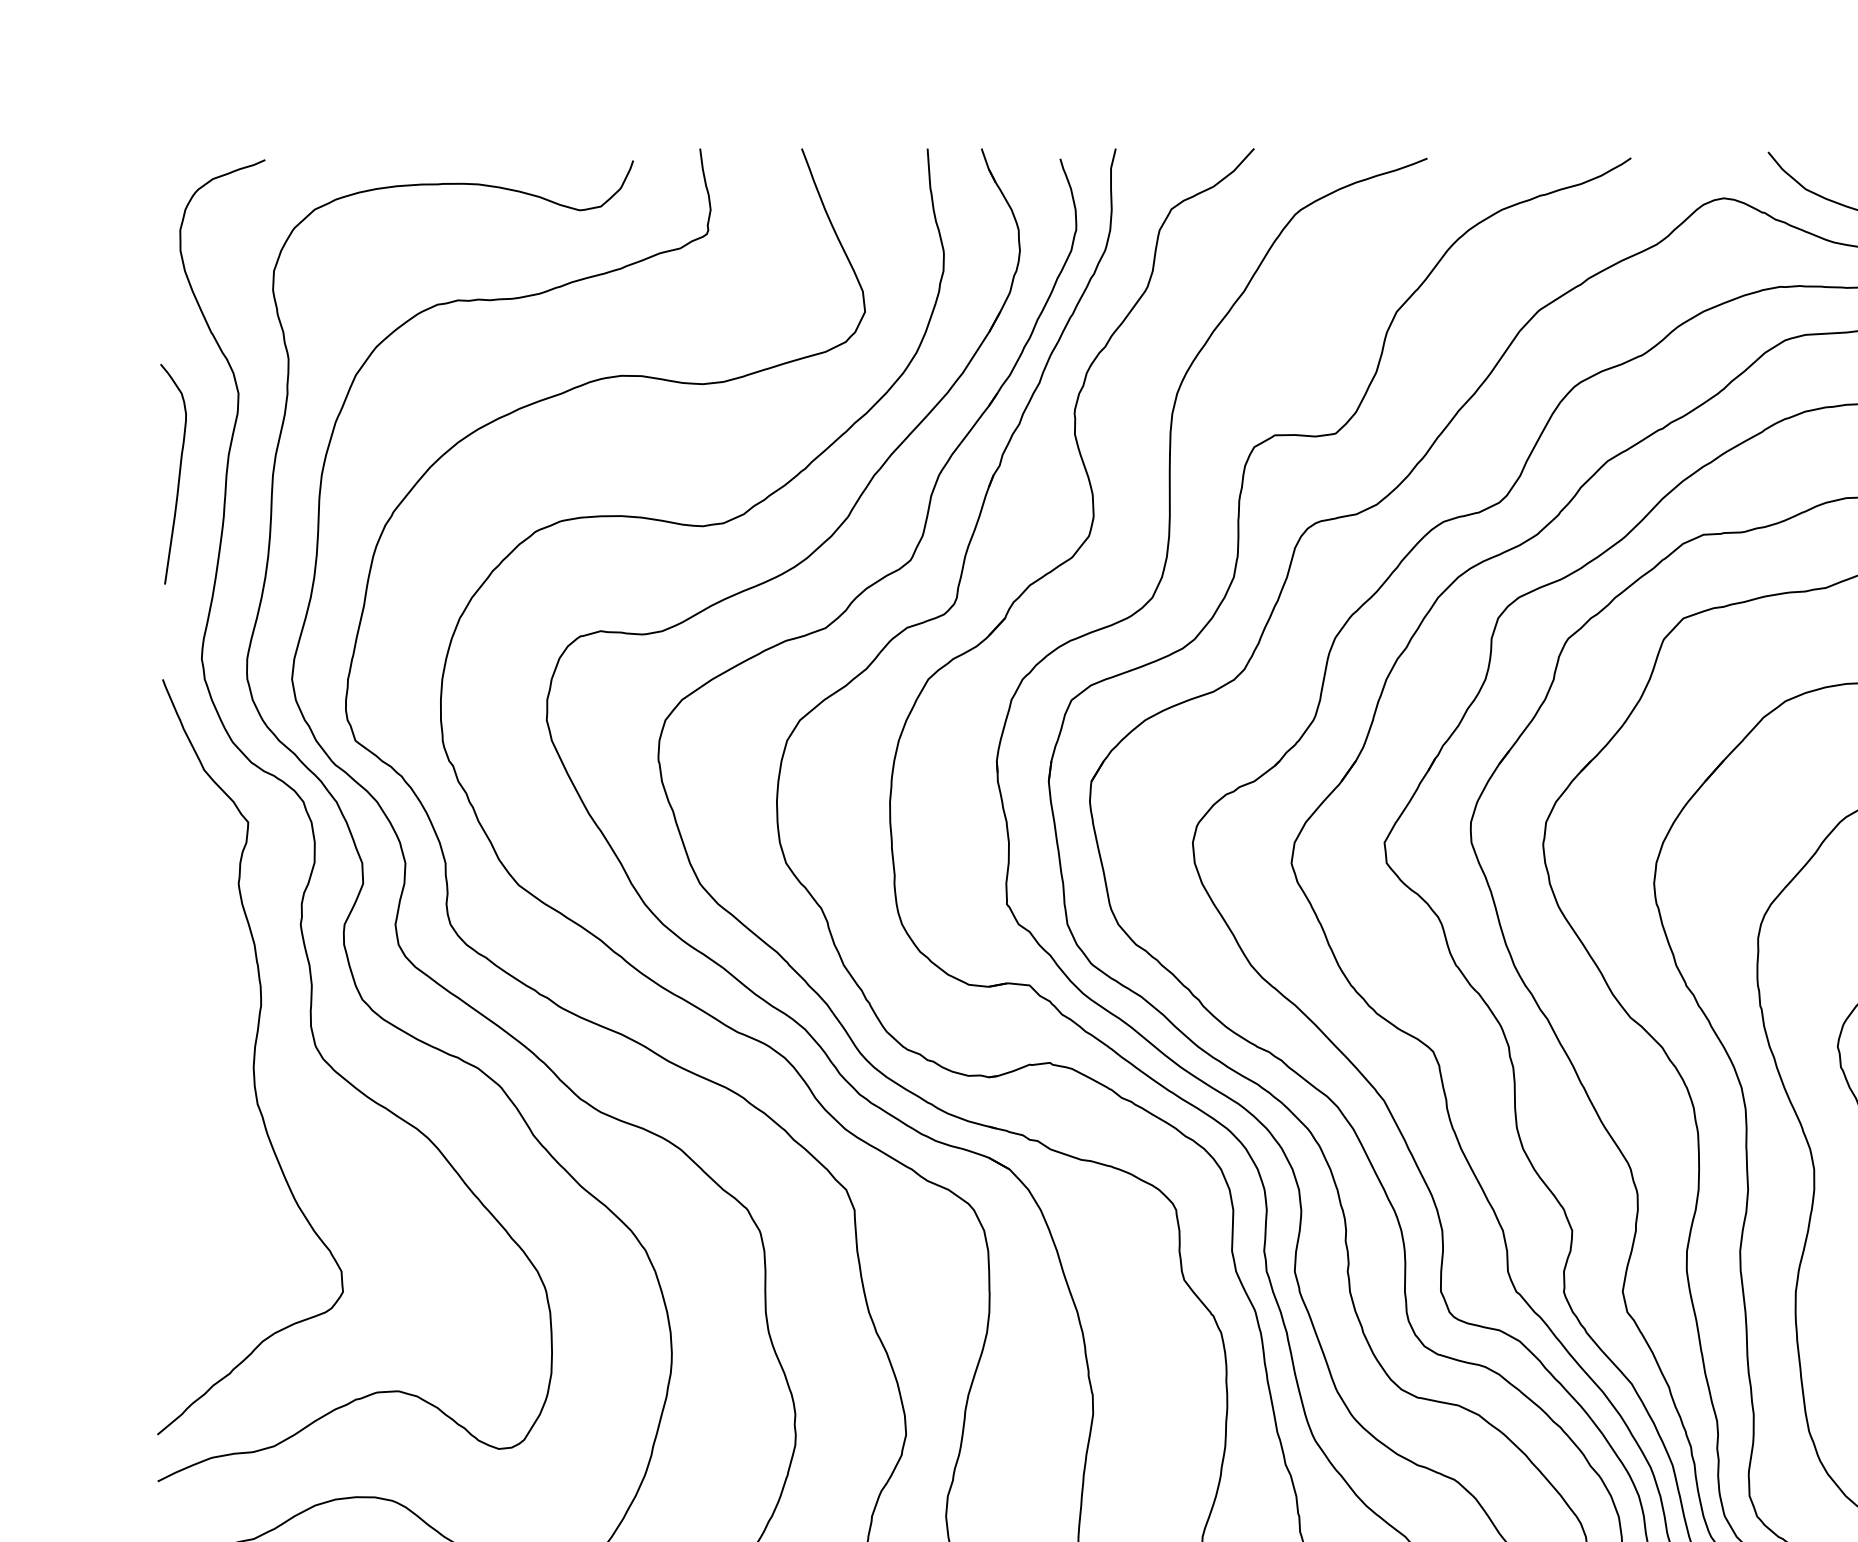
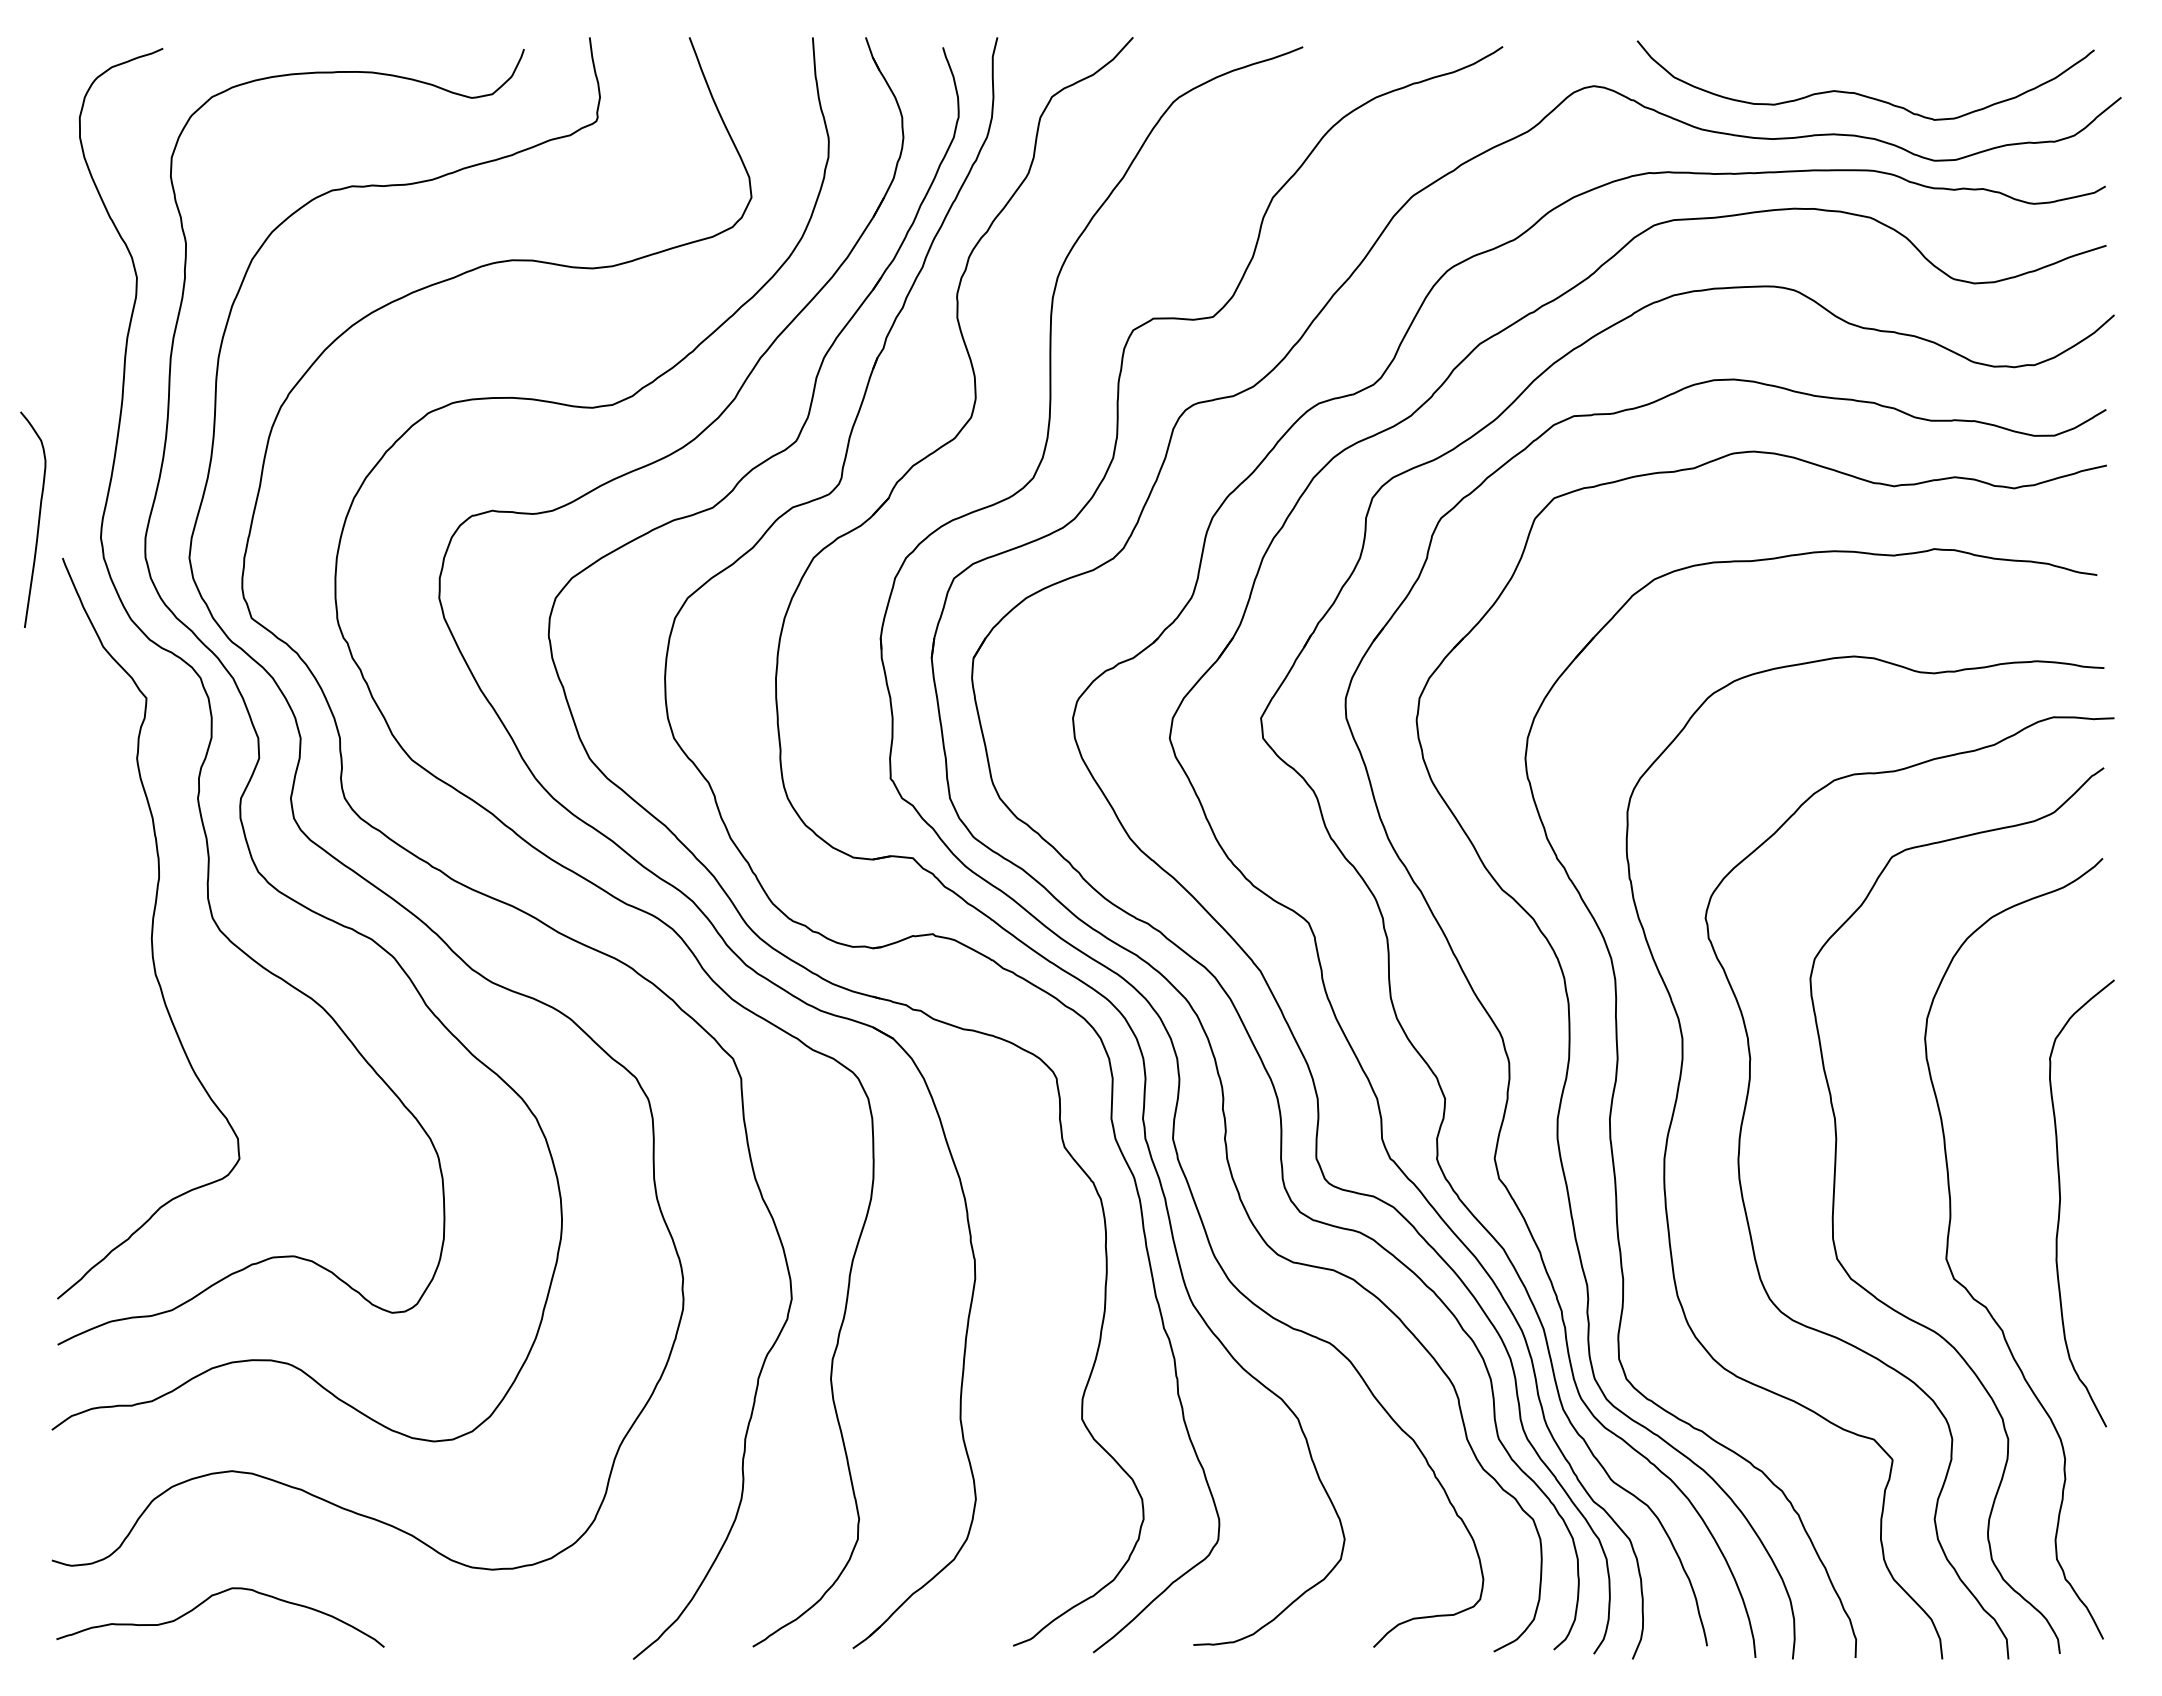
curve: (178, 473) -> (38, 519), moved

